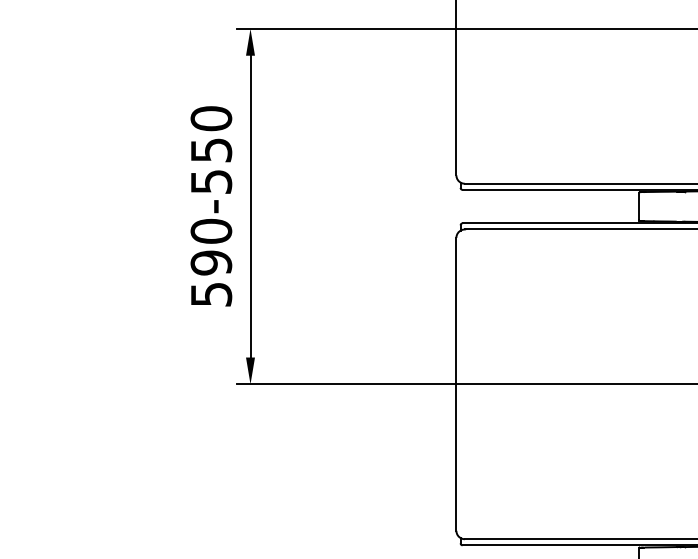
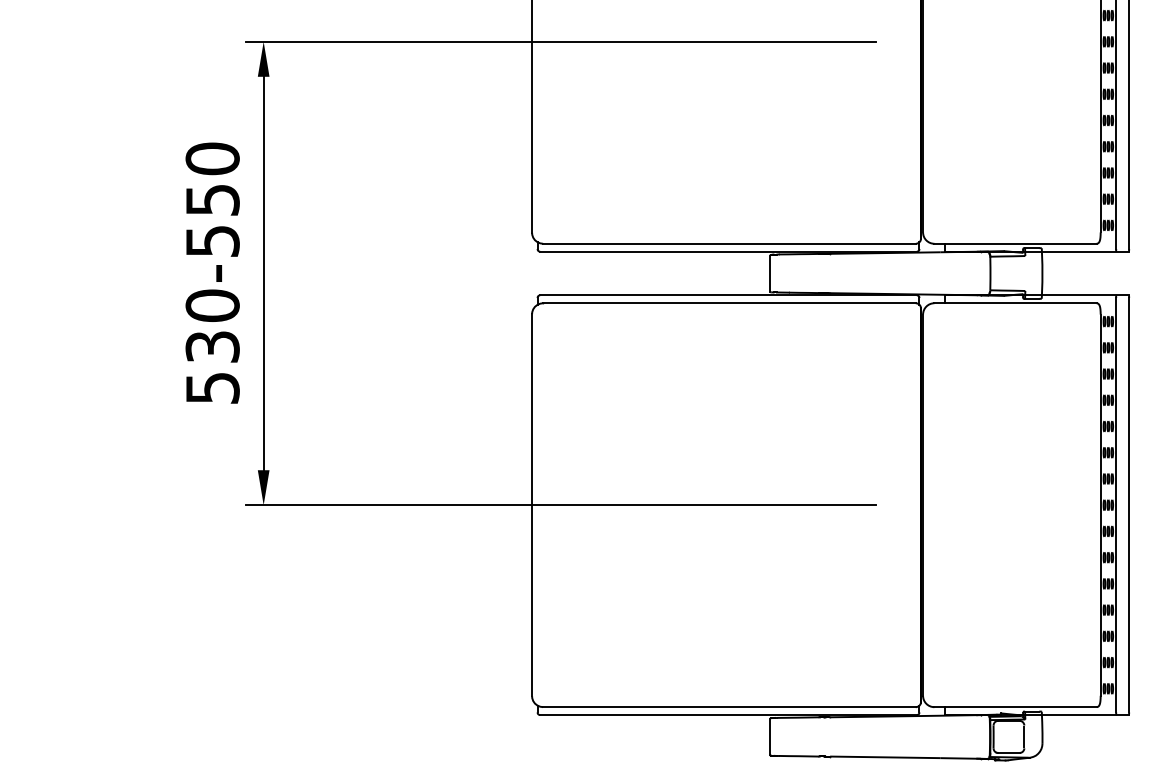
text: (211, 263) -> (212, 347), 590-550 -> 530-550

